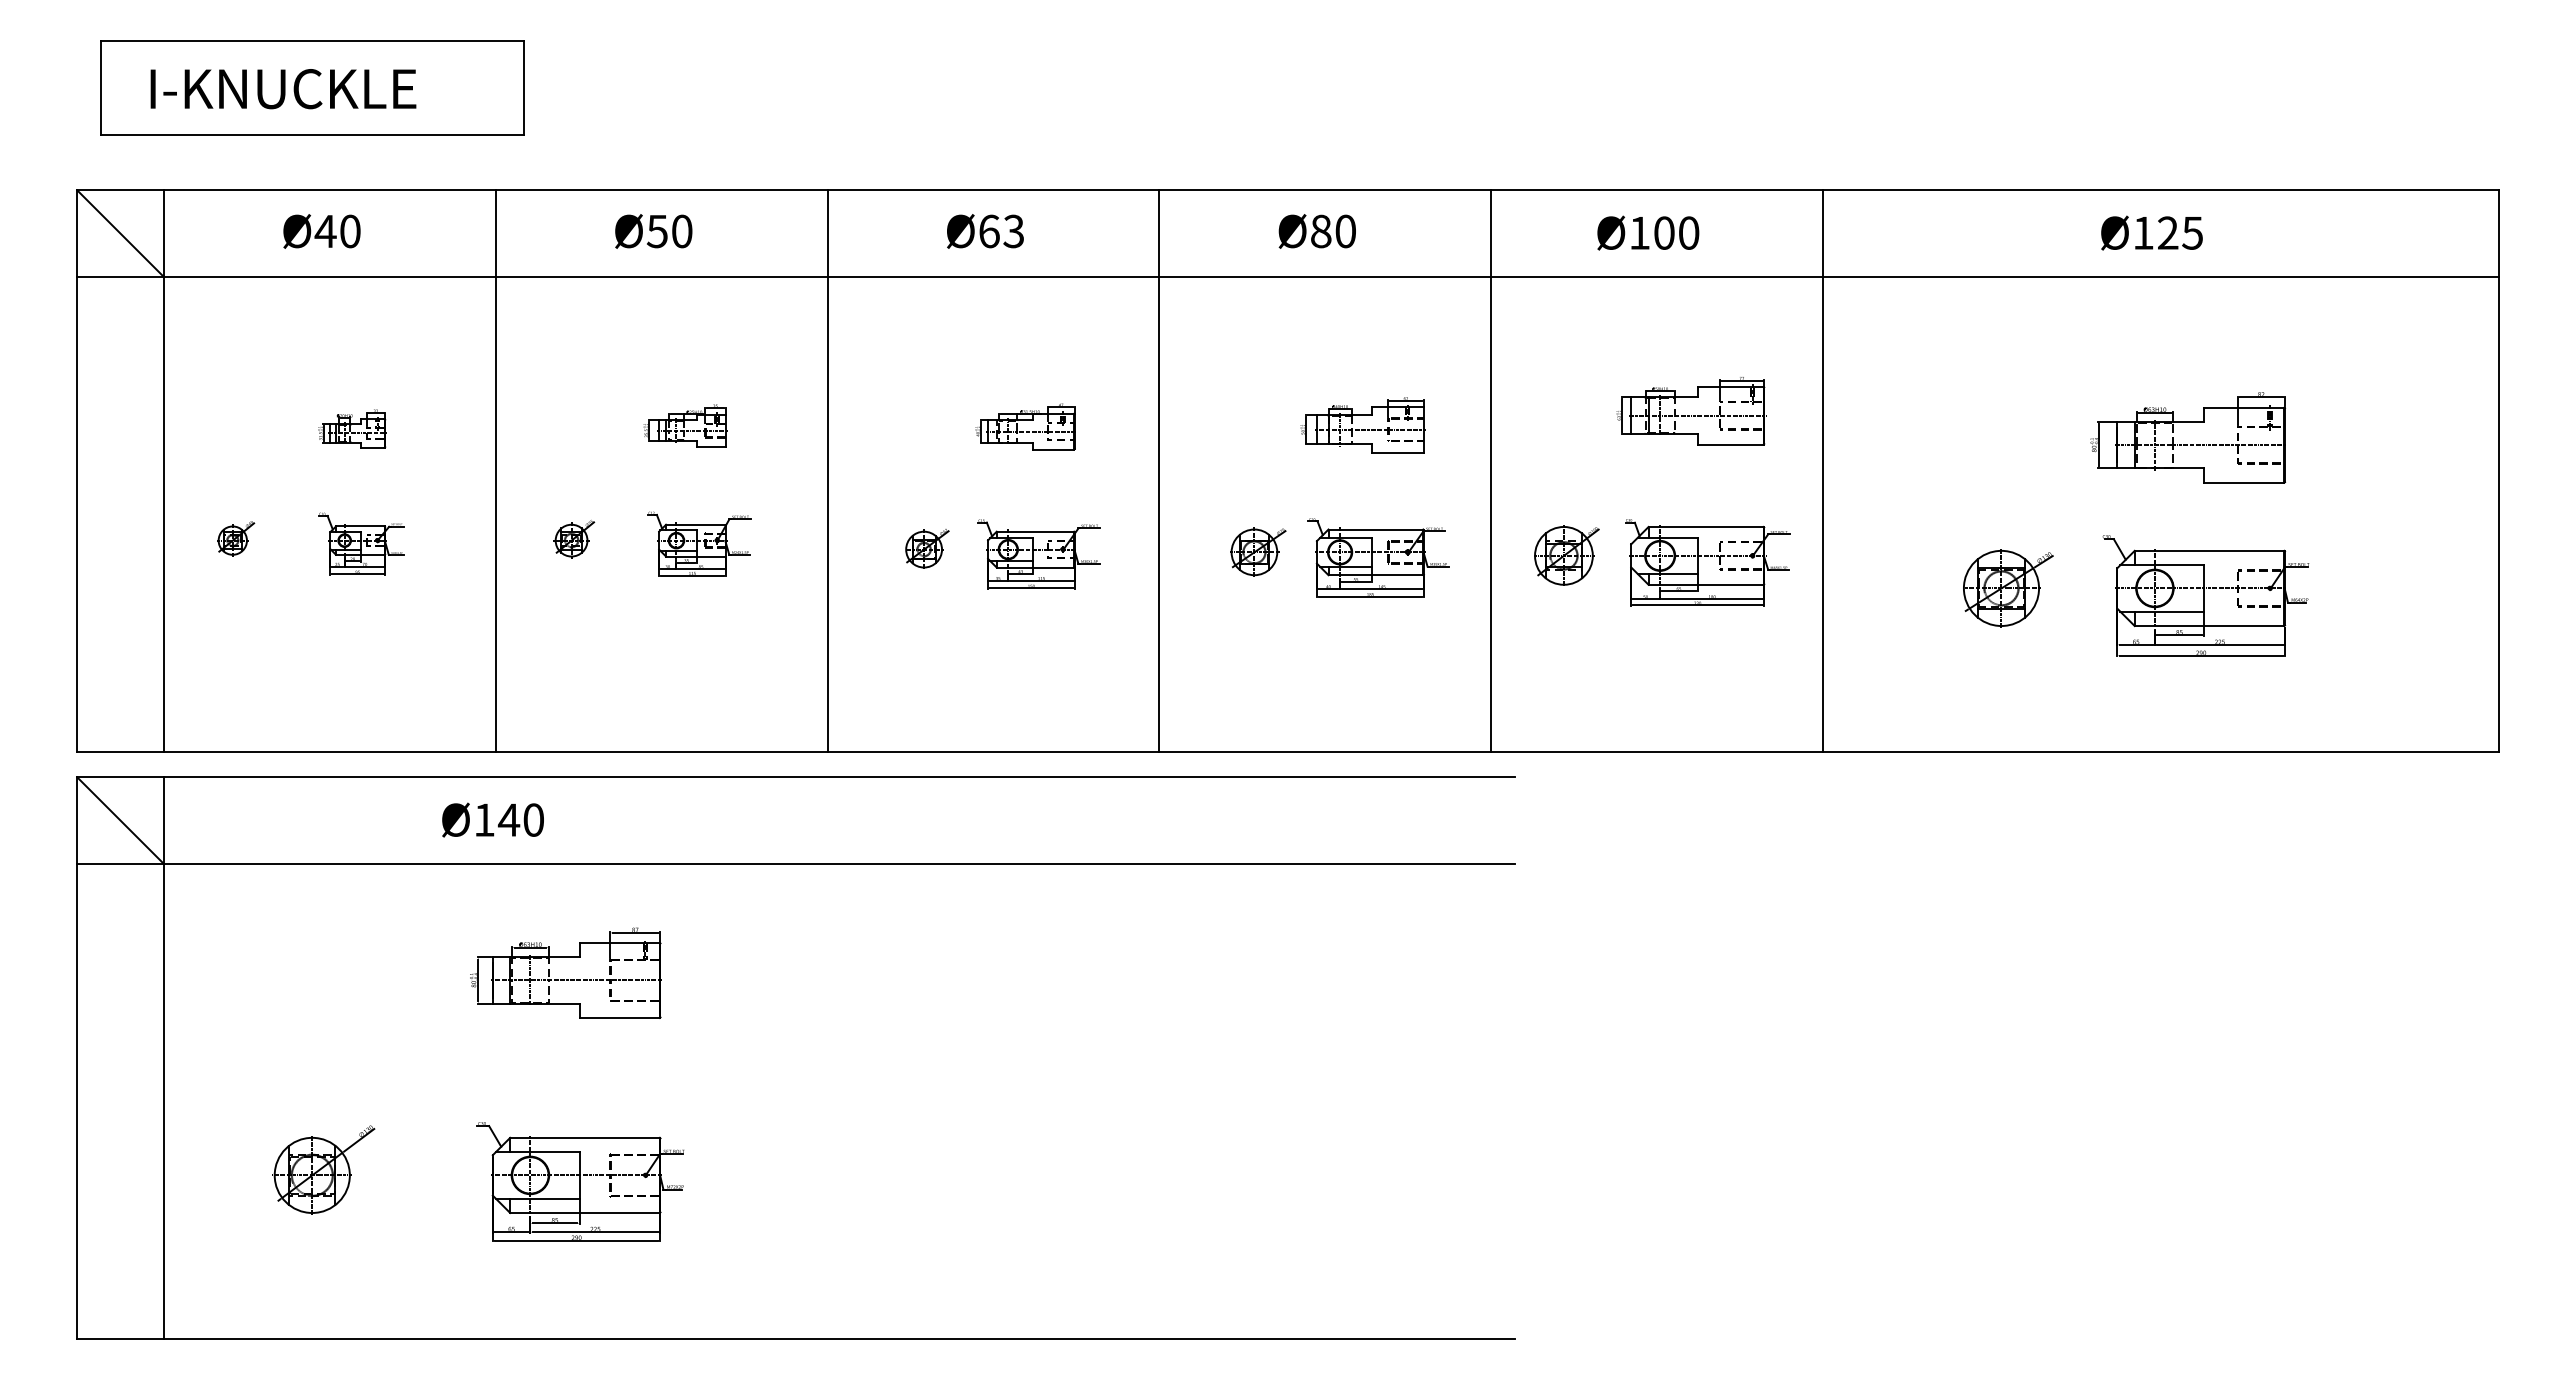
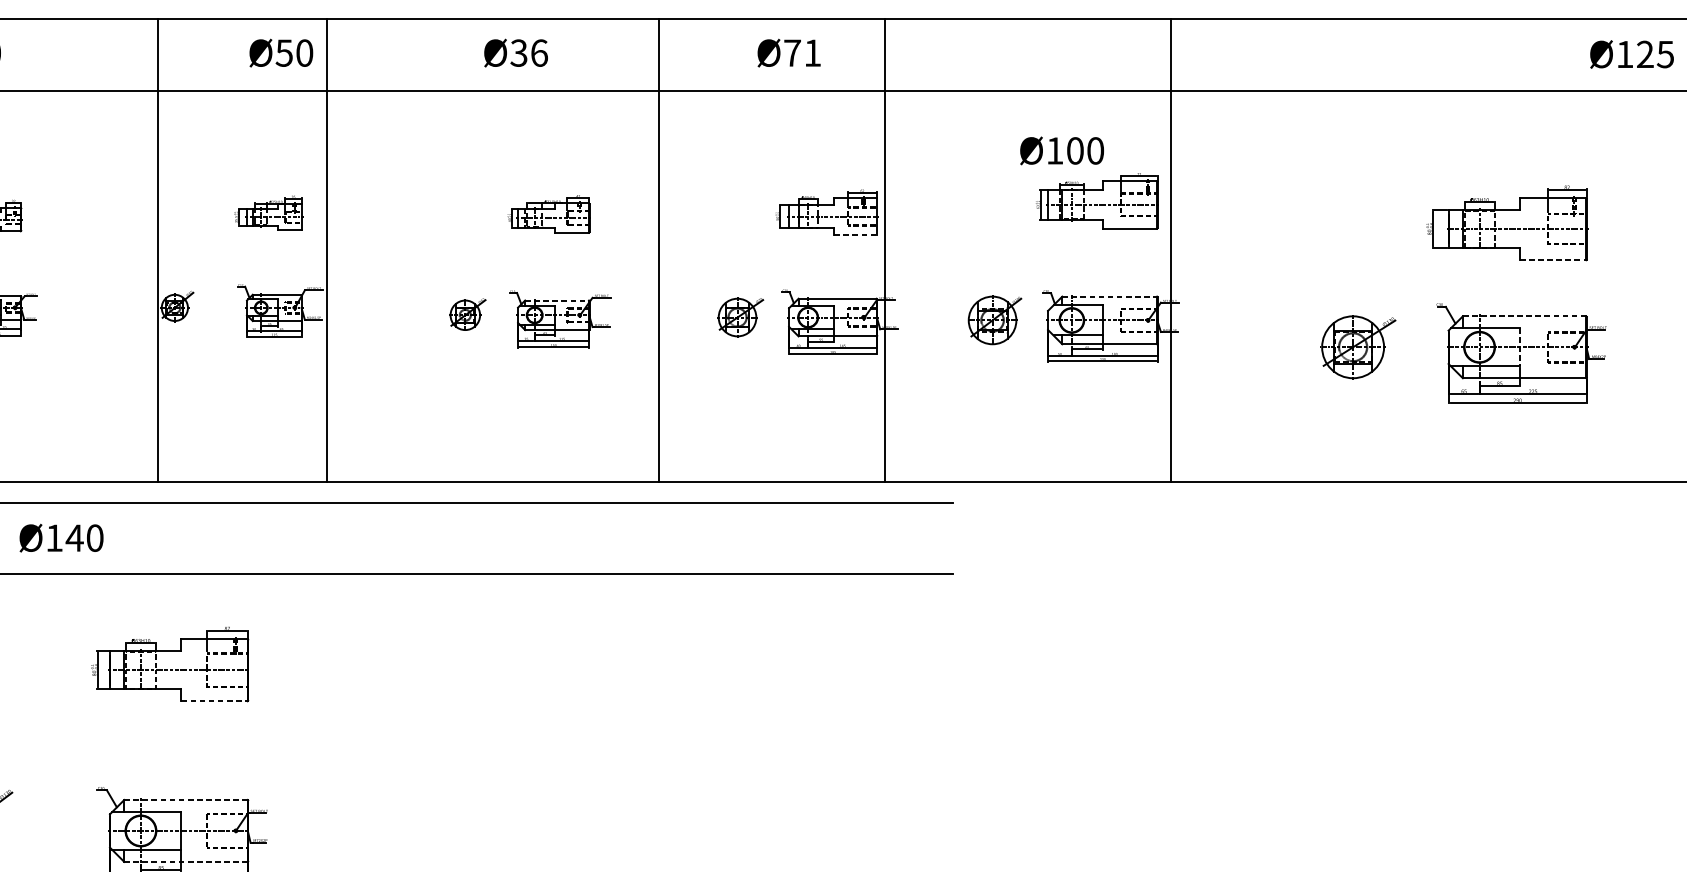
text: (653, 231) -> (281, 53), moved
text: (1001, 231) -> (529, 53), Ø63 -> Ø36
text: (1333, 231) -> (802, 53), Ø80 -> Ø71
text: (1648, 232) -> (1062, 150), moved
text: (2151, 232) -> (1631, 53), moved
line: (1398, 452) -> (856, 235), solid -> dashed
line: (495, 470) -> (157, 250), moved
line: (827, 470) -> (327, 250), moved
line: (1491, 470) -> (885, 250), moved
line: (1822, 470) -> (1171, 250), moved
line: (2244, 482) -> (1553, 259), solid -> dashed
line: (1706, 526) -> (1110, 296), solid -> dashed
line: (1035, 531) -> (557, 300), solid -> dashed
line: (2209, 550) -> (1524, 316), solid -> dashed
line: (2204, 588) -> (1520, 347), solid -> dashed
text: (492, 819) -> (61, 537), moved
line: (620, 1017) -> (215, 700), solid -> dashed
line: (585, 1137) -> (186, 799), solid -> dashed
line: (585, 1212) -> (186, 861), solid -> dashed

